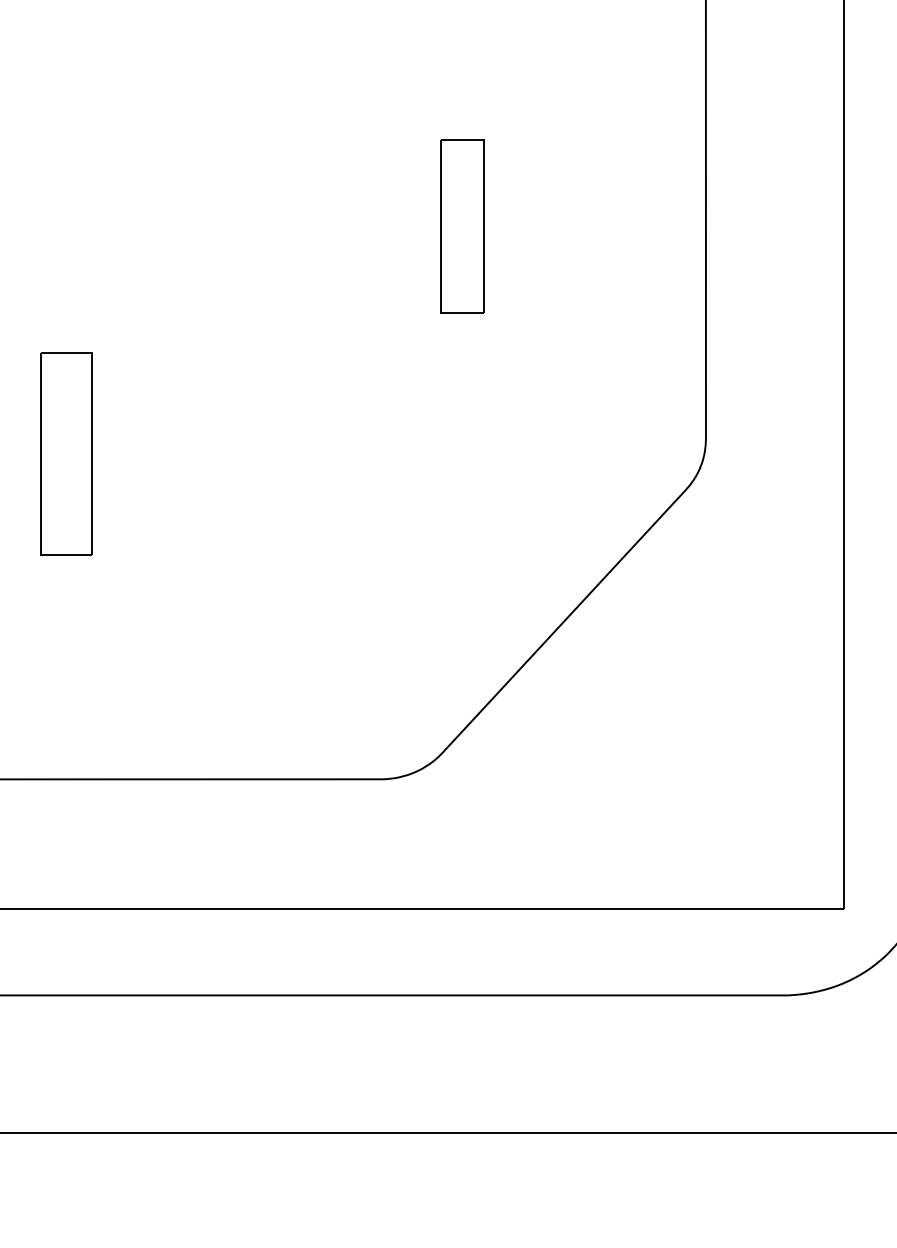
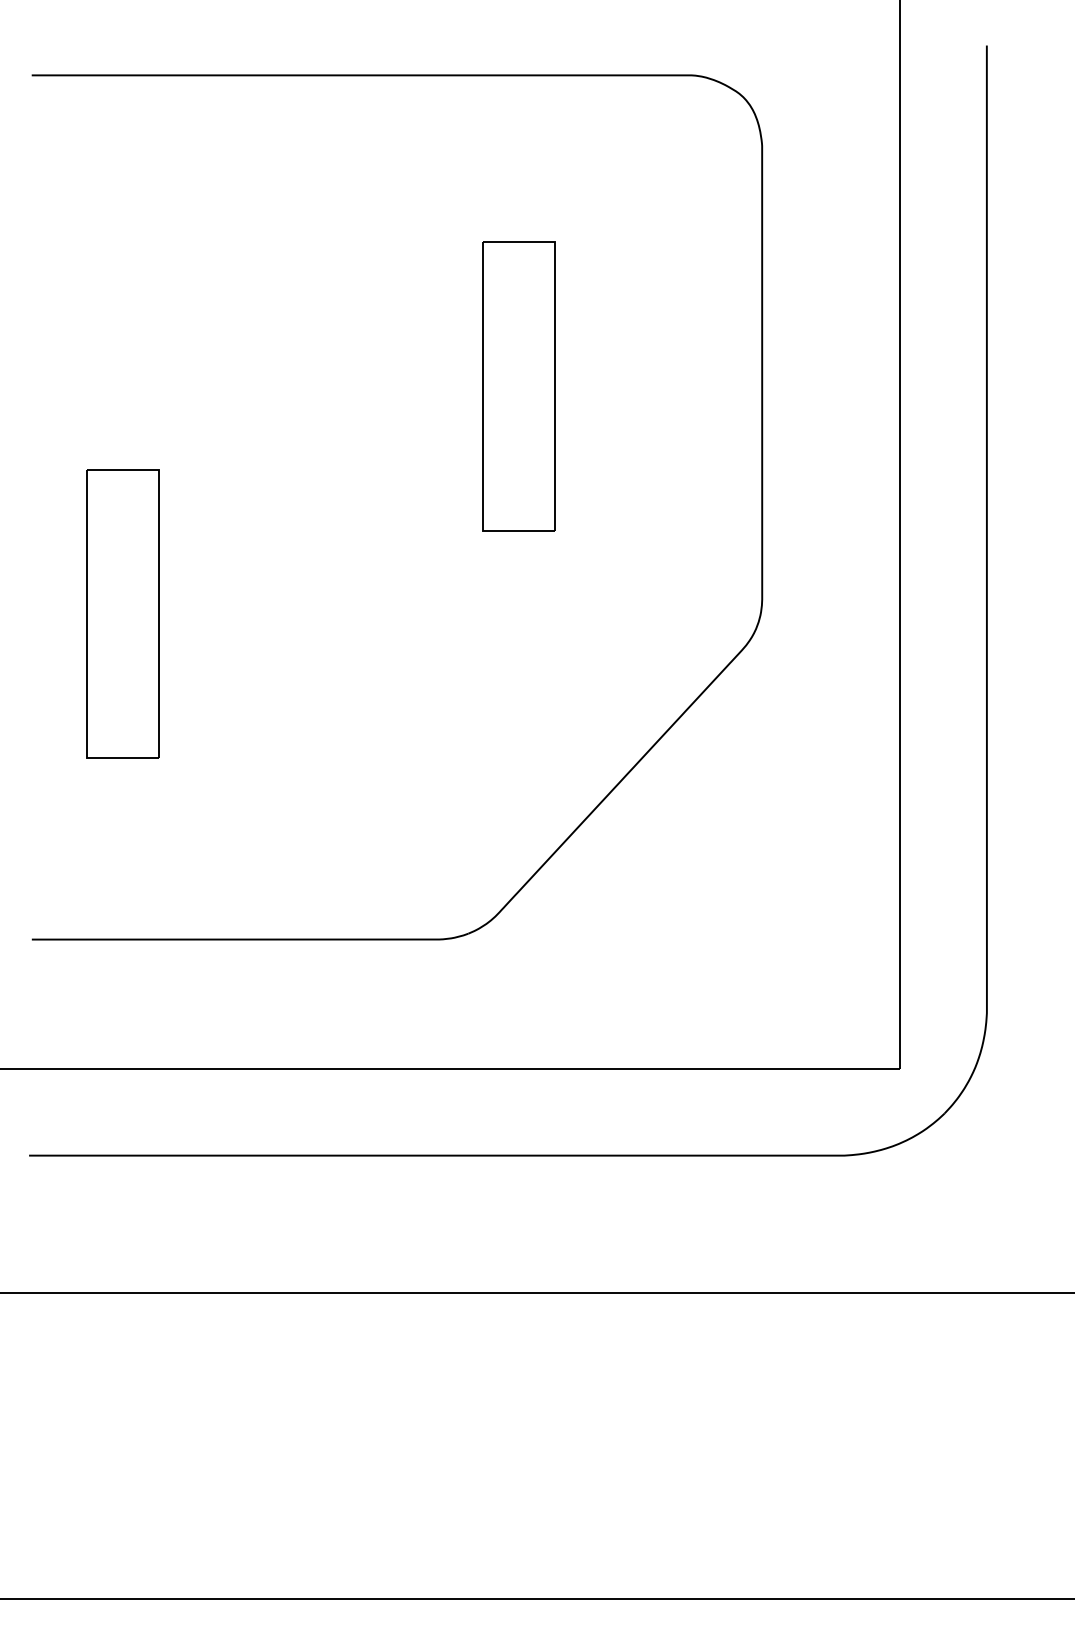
part: (462, 226) -> (518, 386), size x1.67
part: (66, 453) -> (122, 613), size x1.43

